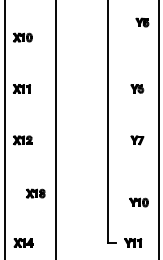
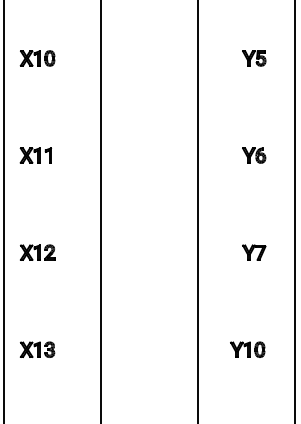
part: (142, 22) -> (254, 58), moved
part: (35, 193) -> (36, 349), moved
part: (138, 202) -> (246, 349), moved

